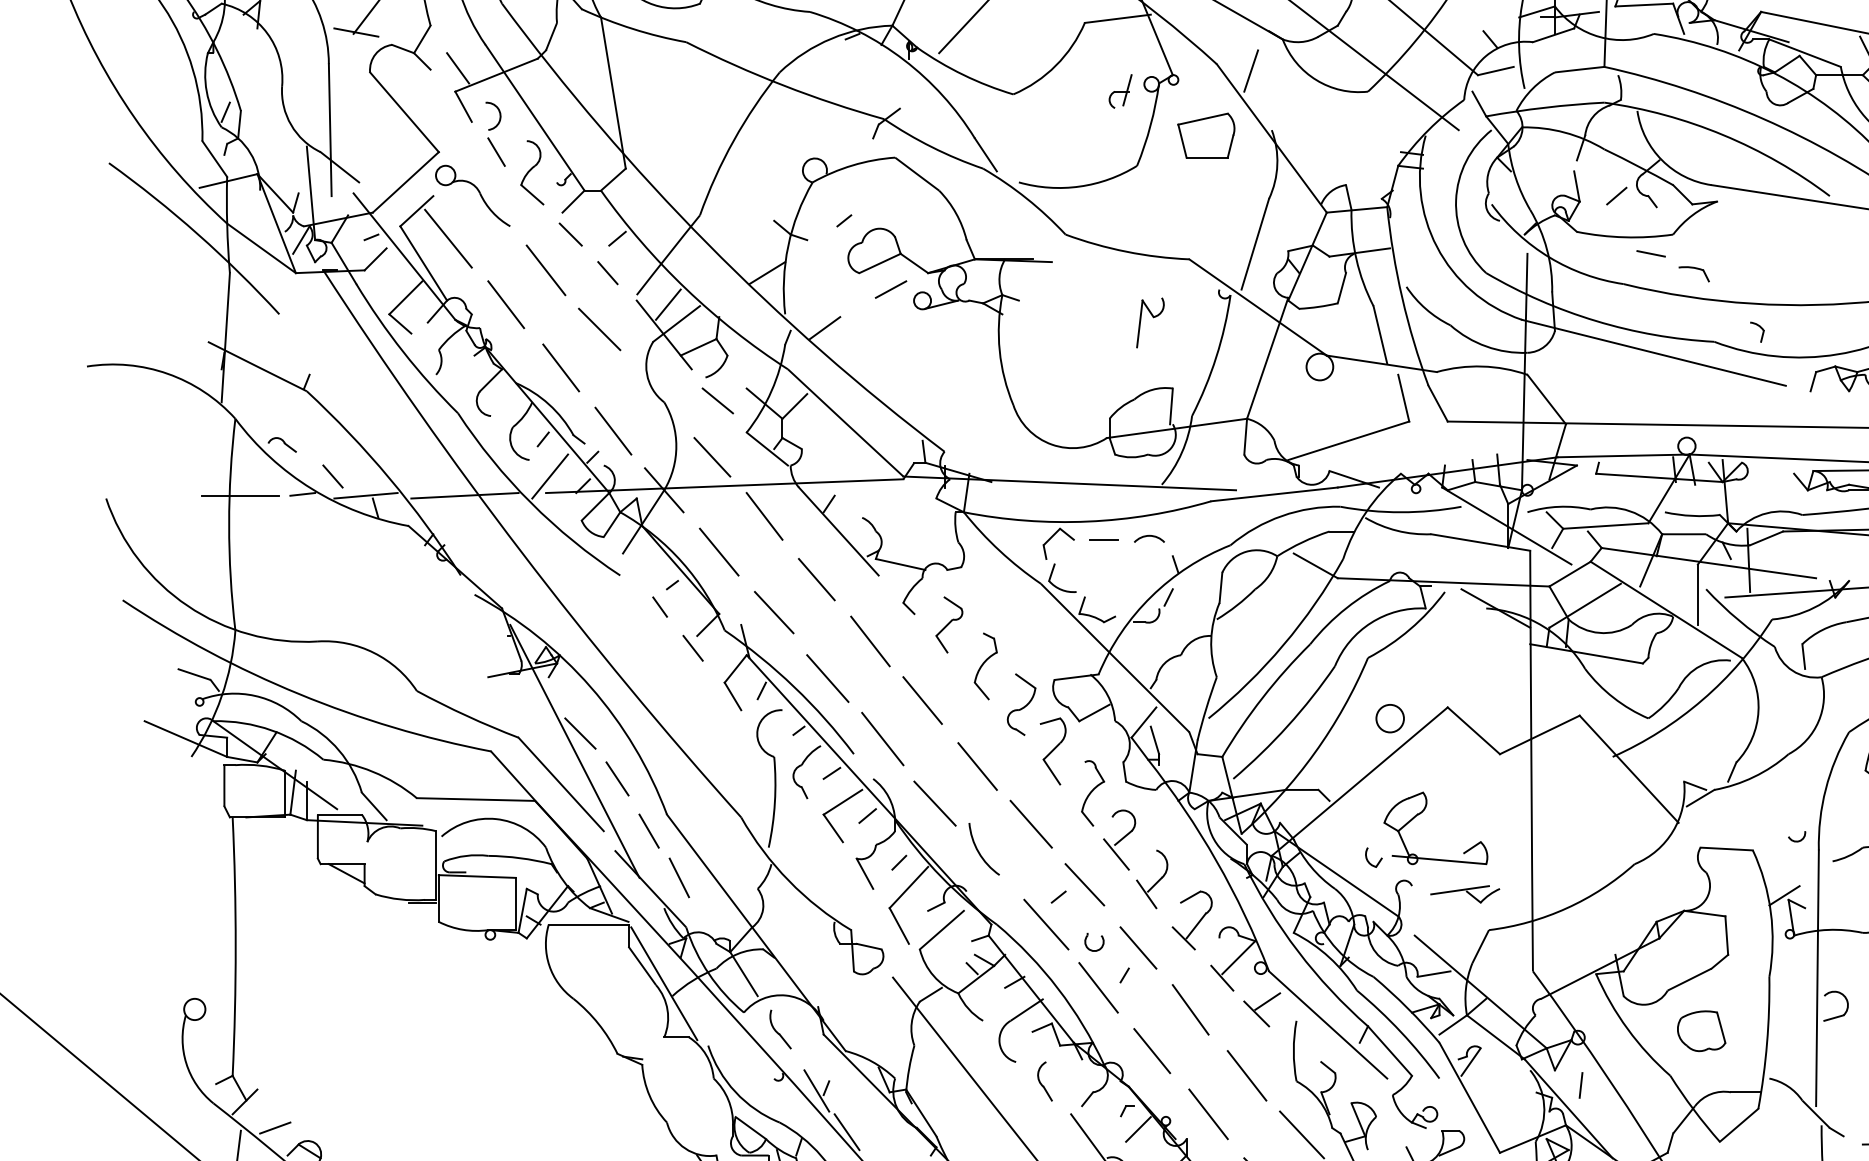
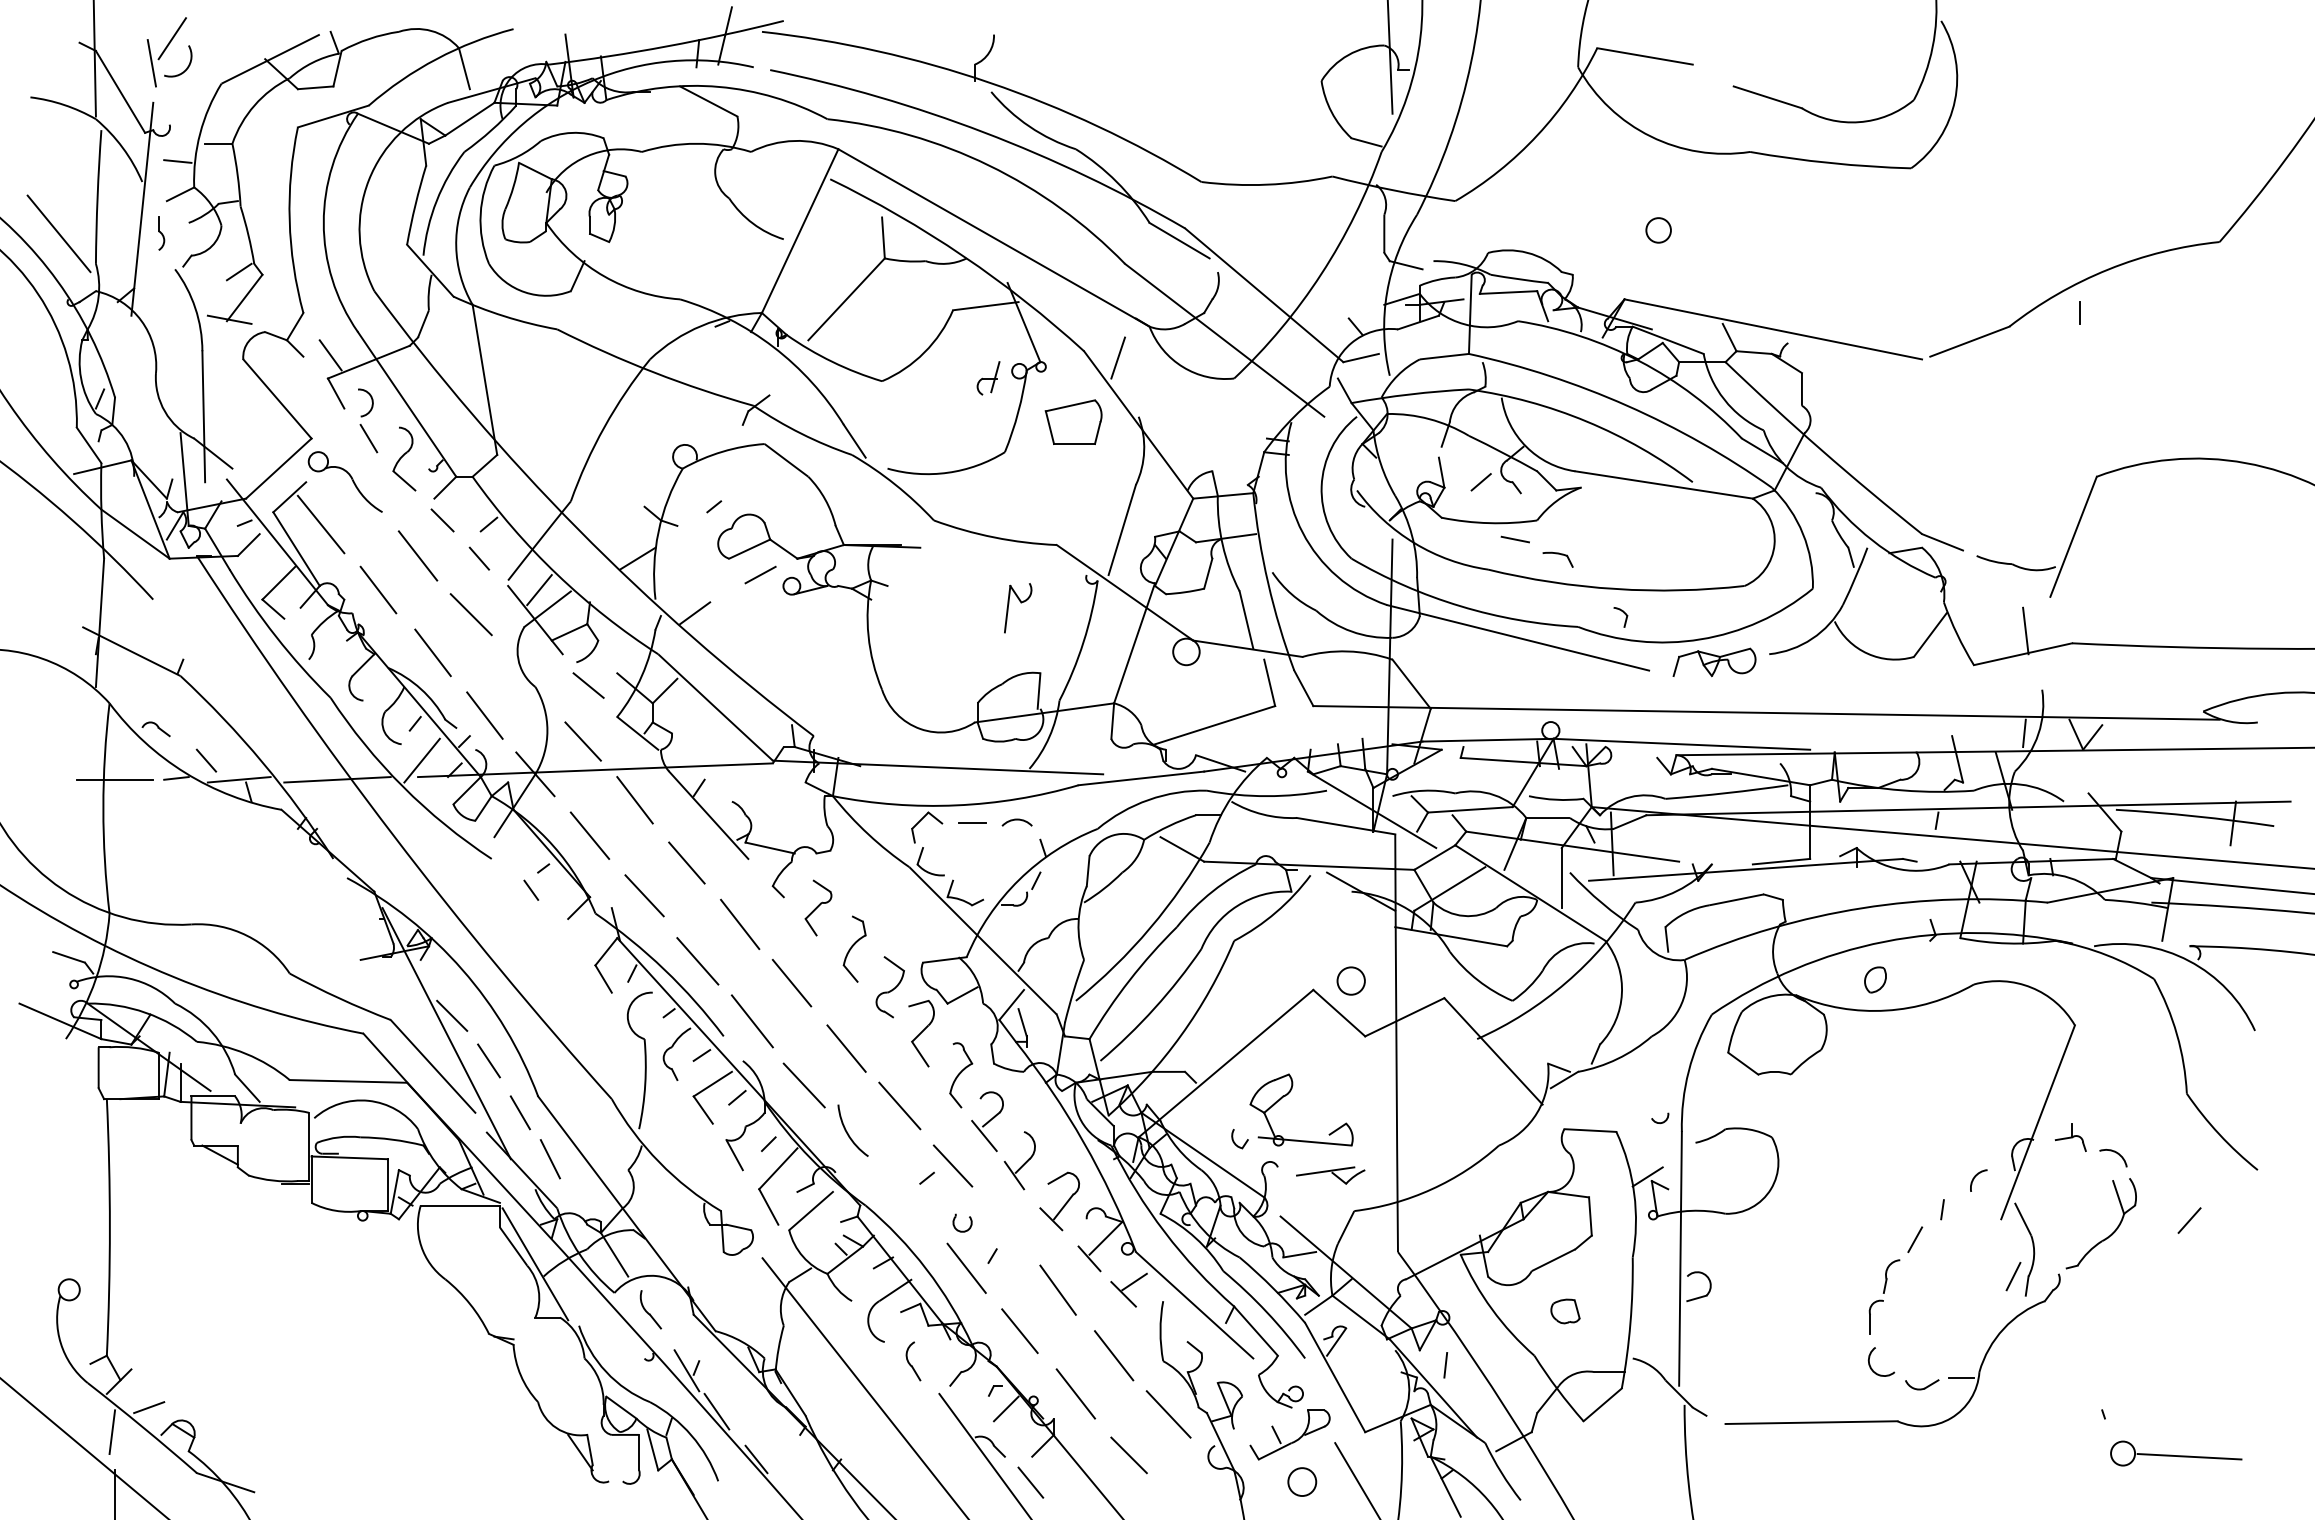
line: (692, 647) -> (563, 930), removed
circle: (1389, 718) -> (1350, 980), moved
line: (1046, 924) -> (914, 1205), removed
line: (1138, 947) -> (1006, 1228), removed
part: (1701, 1031) -> (1565, 1311), size x0.6

